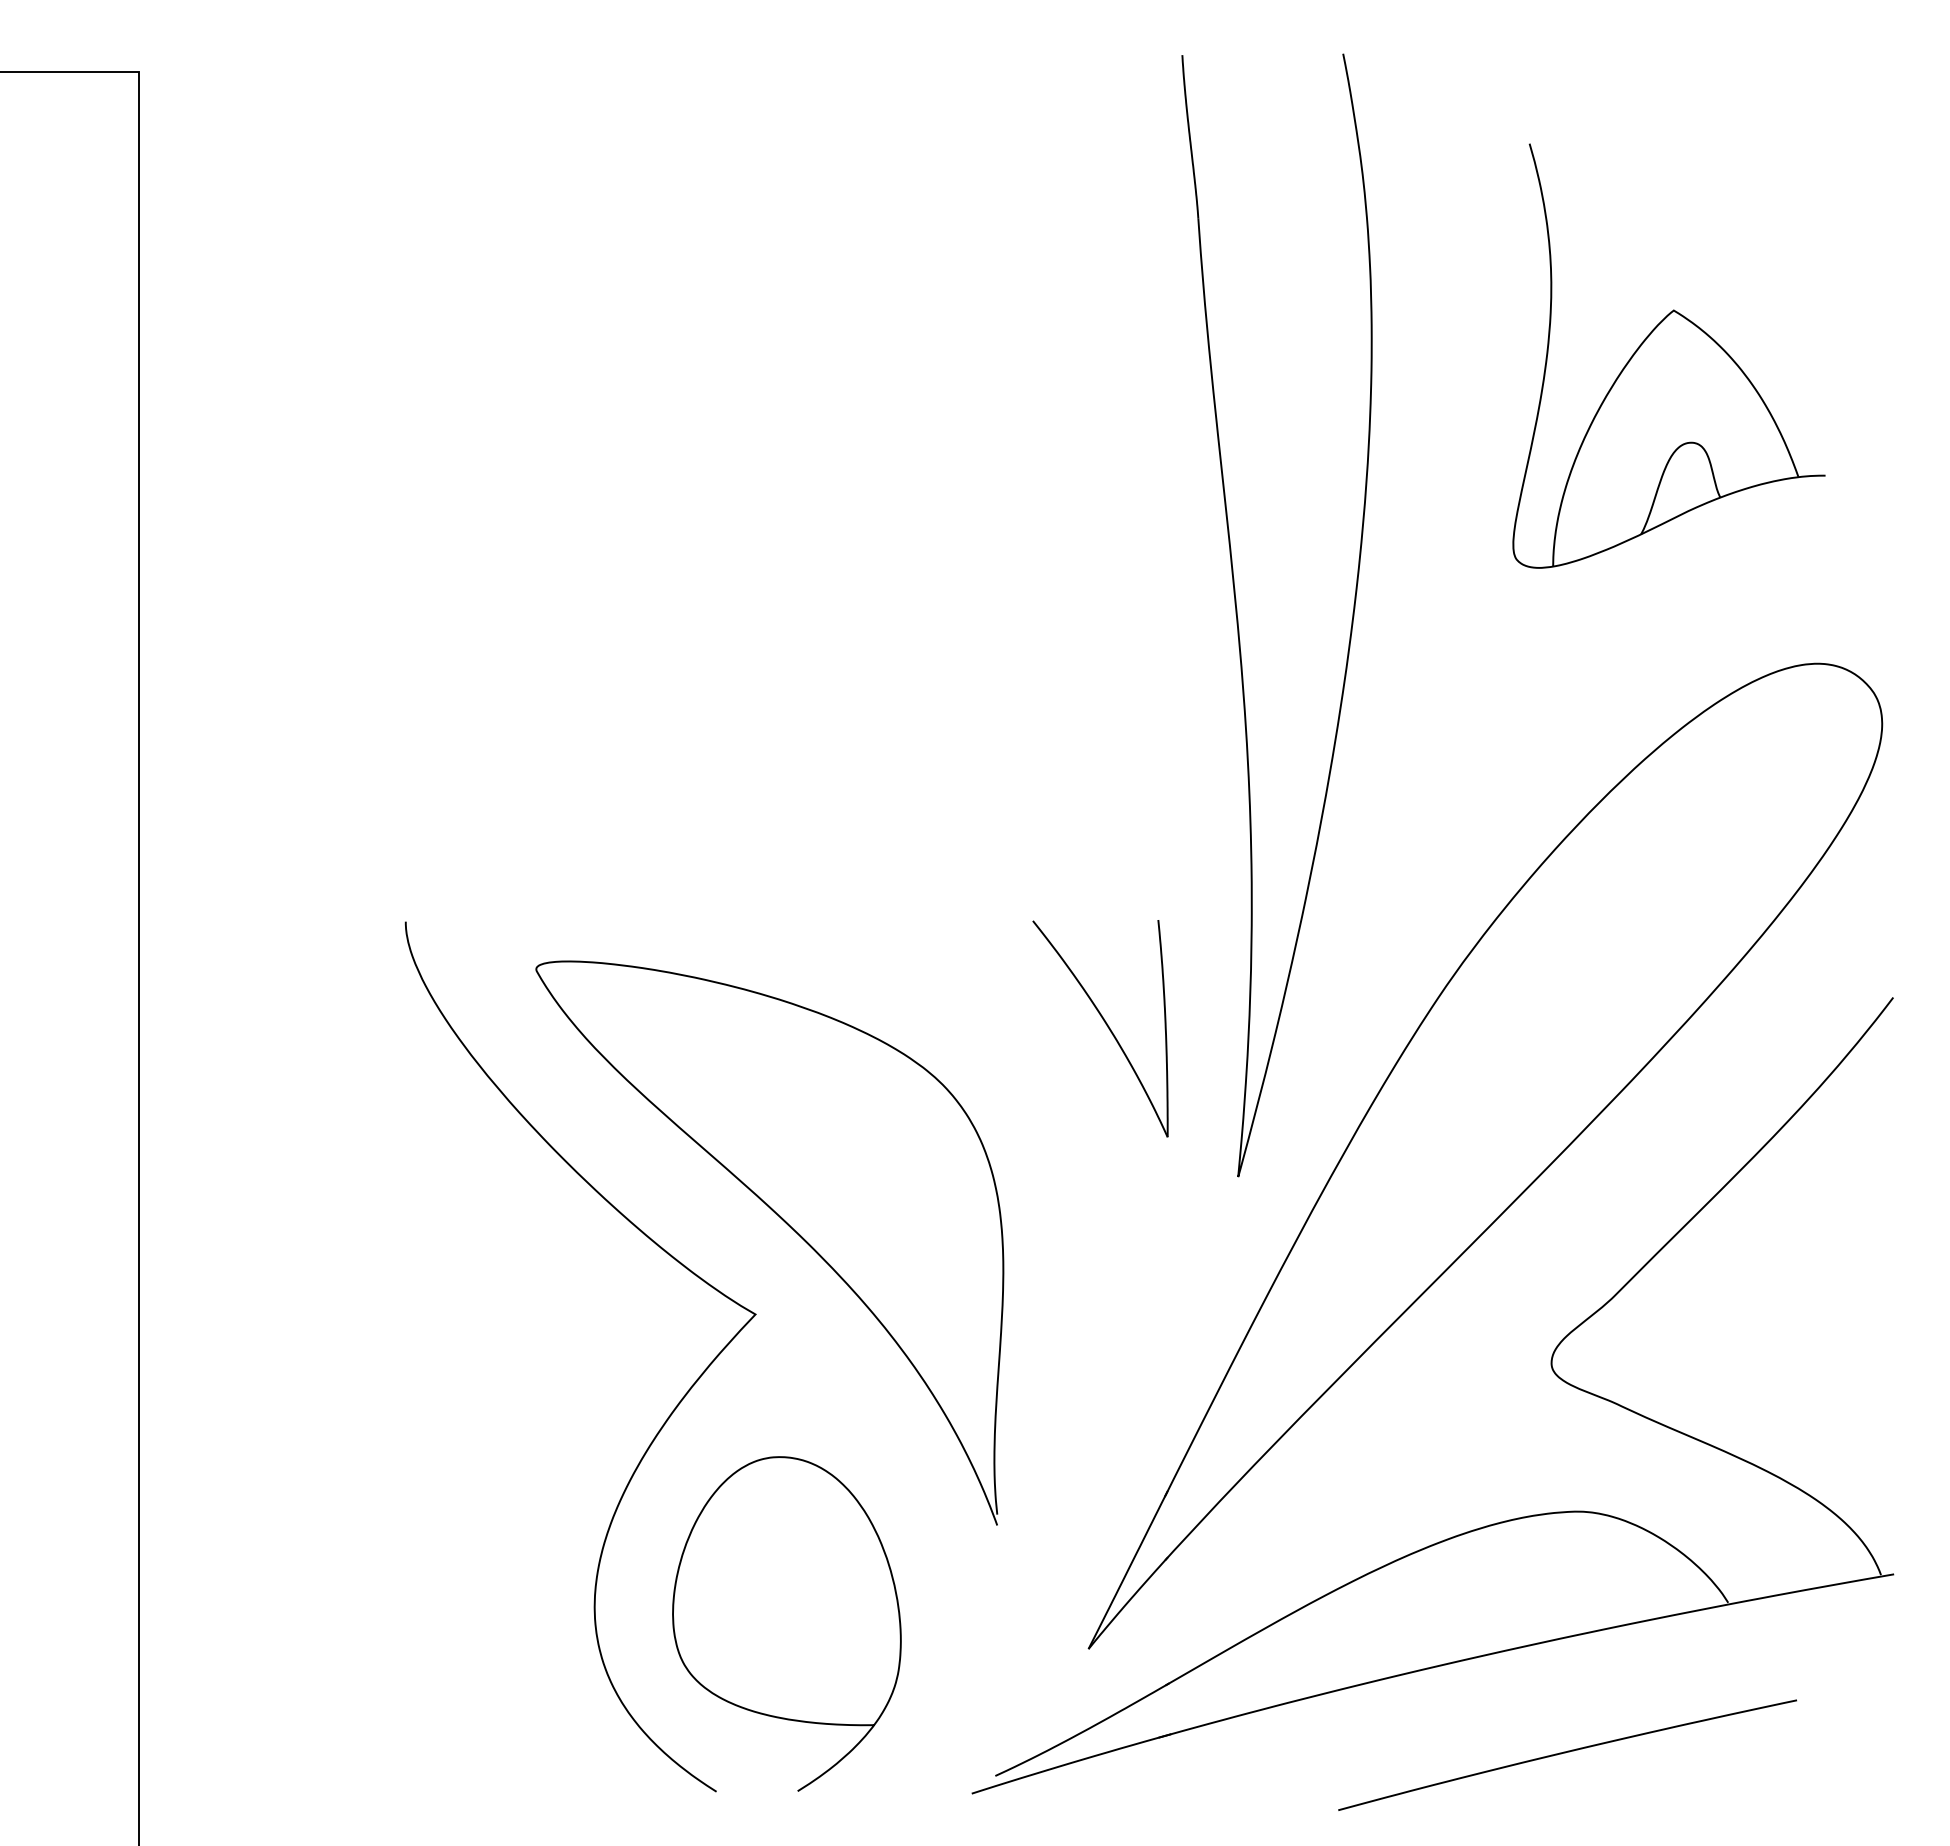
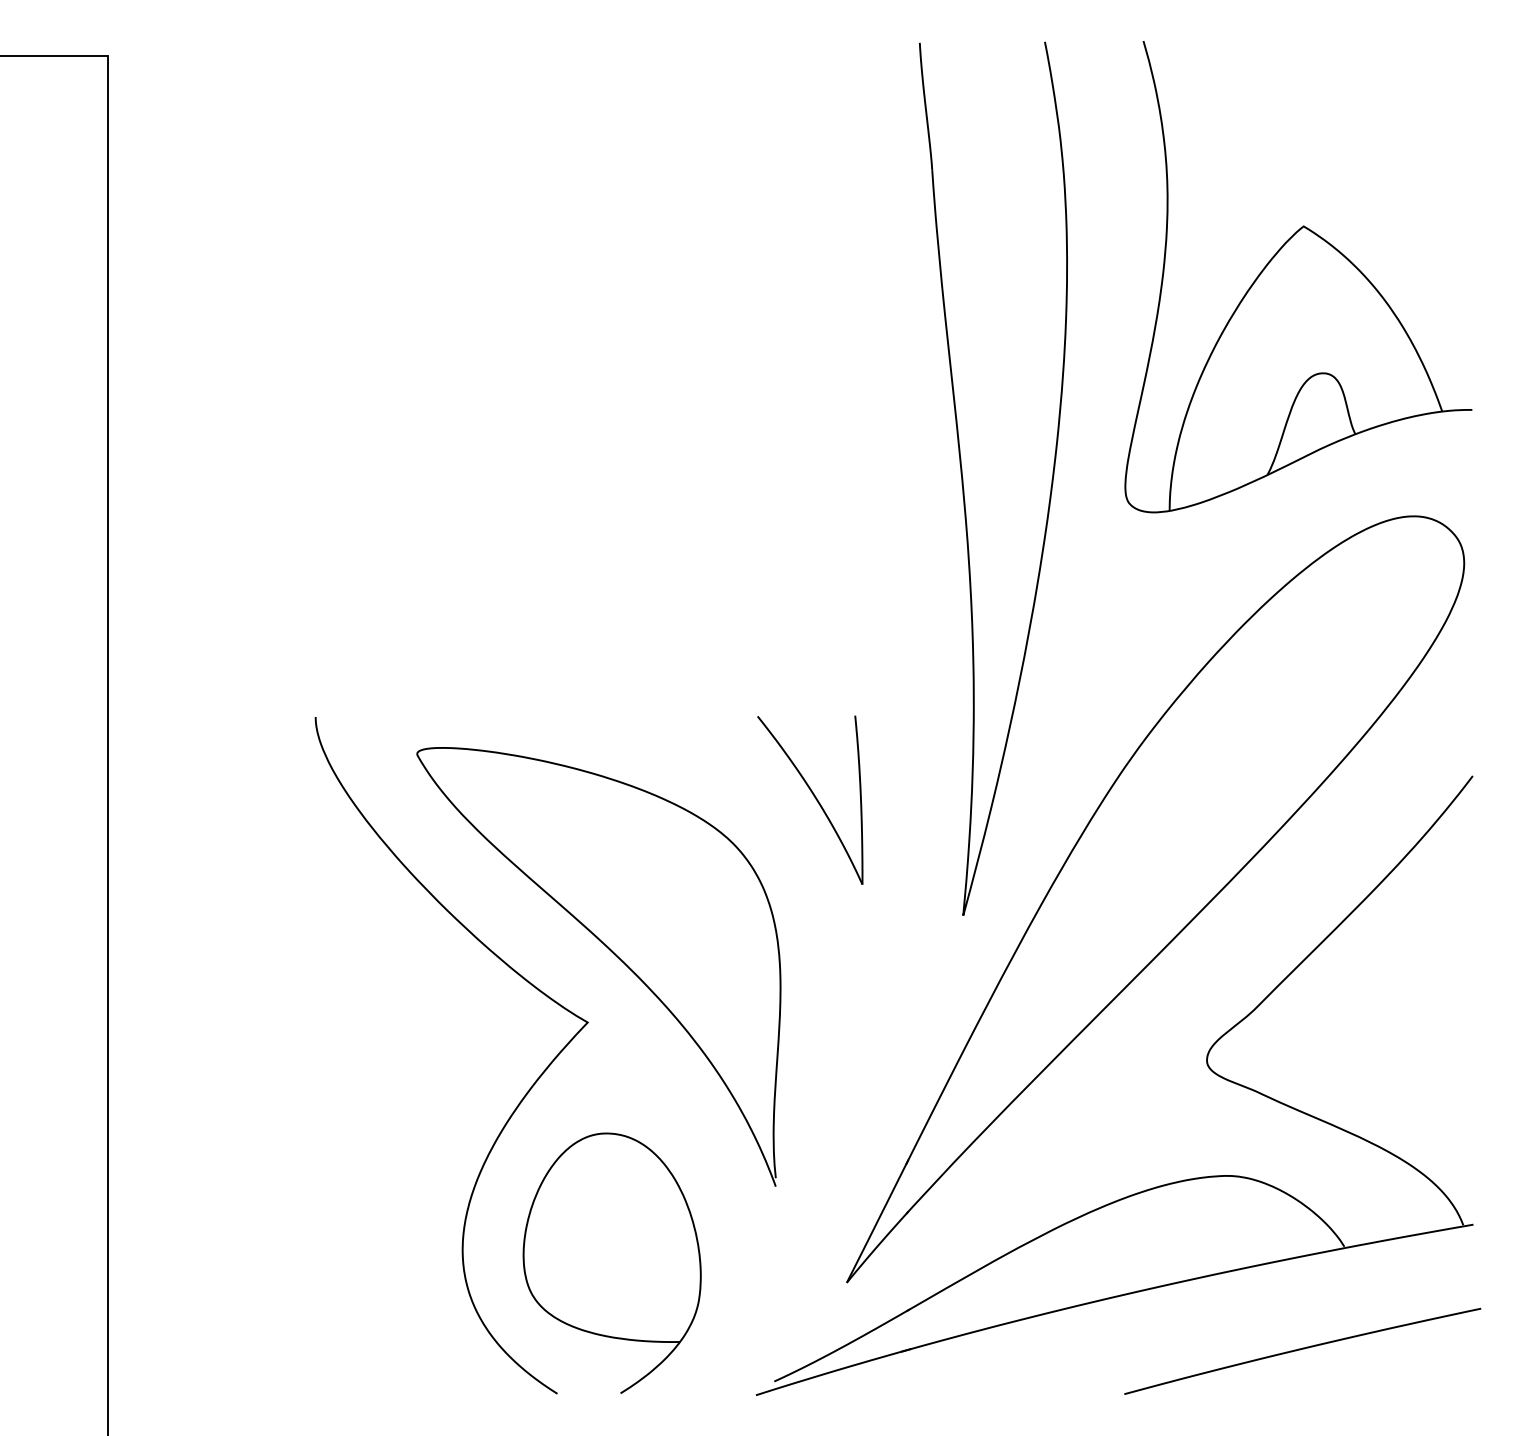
part: (1668, 355) -> (1297, 276), size x1.43
part: (1105, 1024) -> (814, 796), moved
curve: (1567, 1752) -> (1302, 1349), moved

